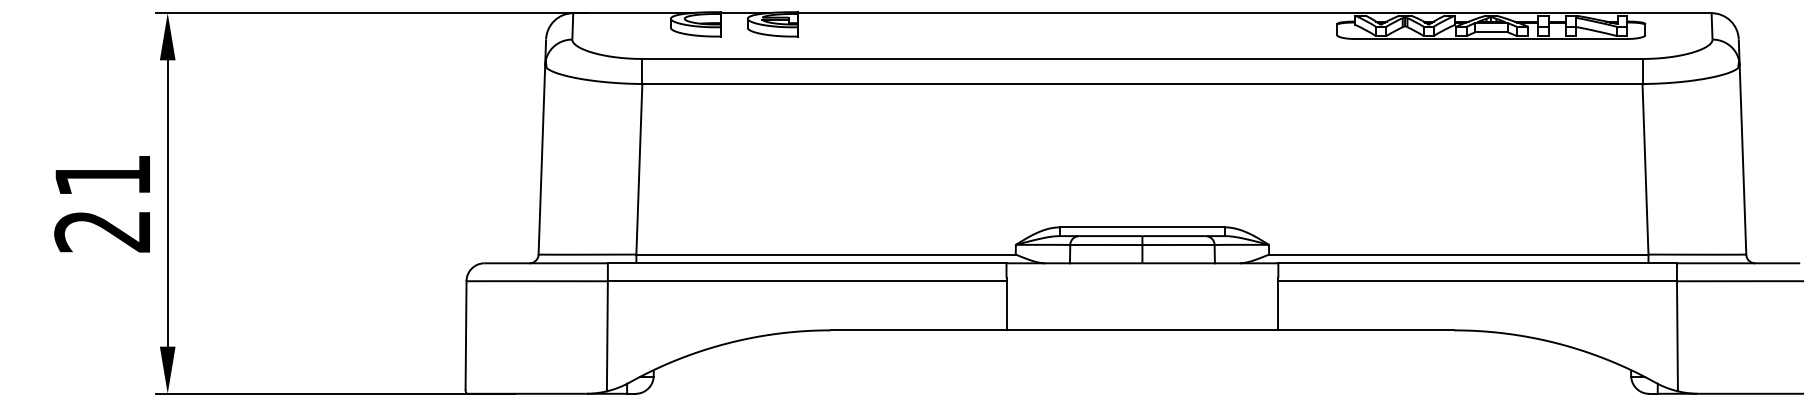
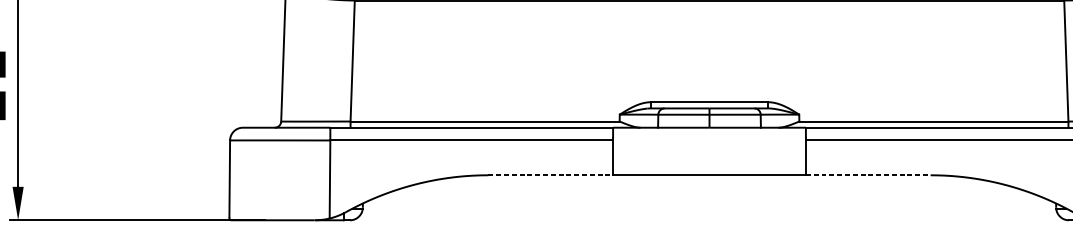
line: (918, 330) -> (550, 175), solid -> dashed
line: (1366, 330) -> (868, 175), solid -> dashed

